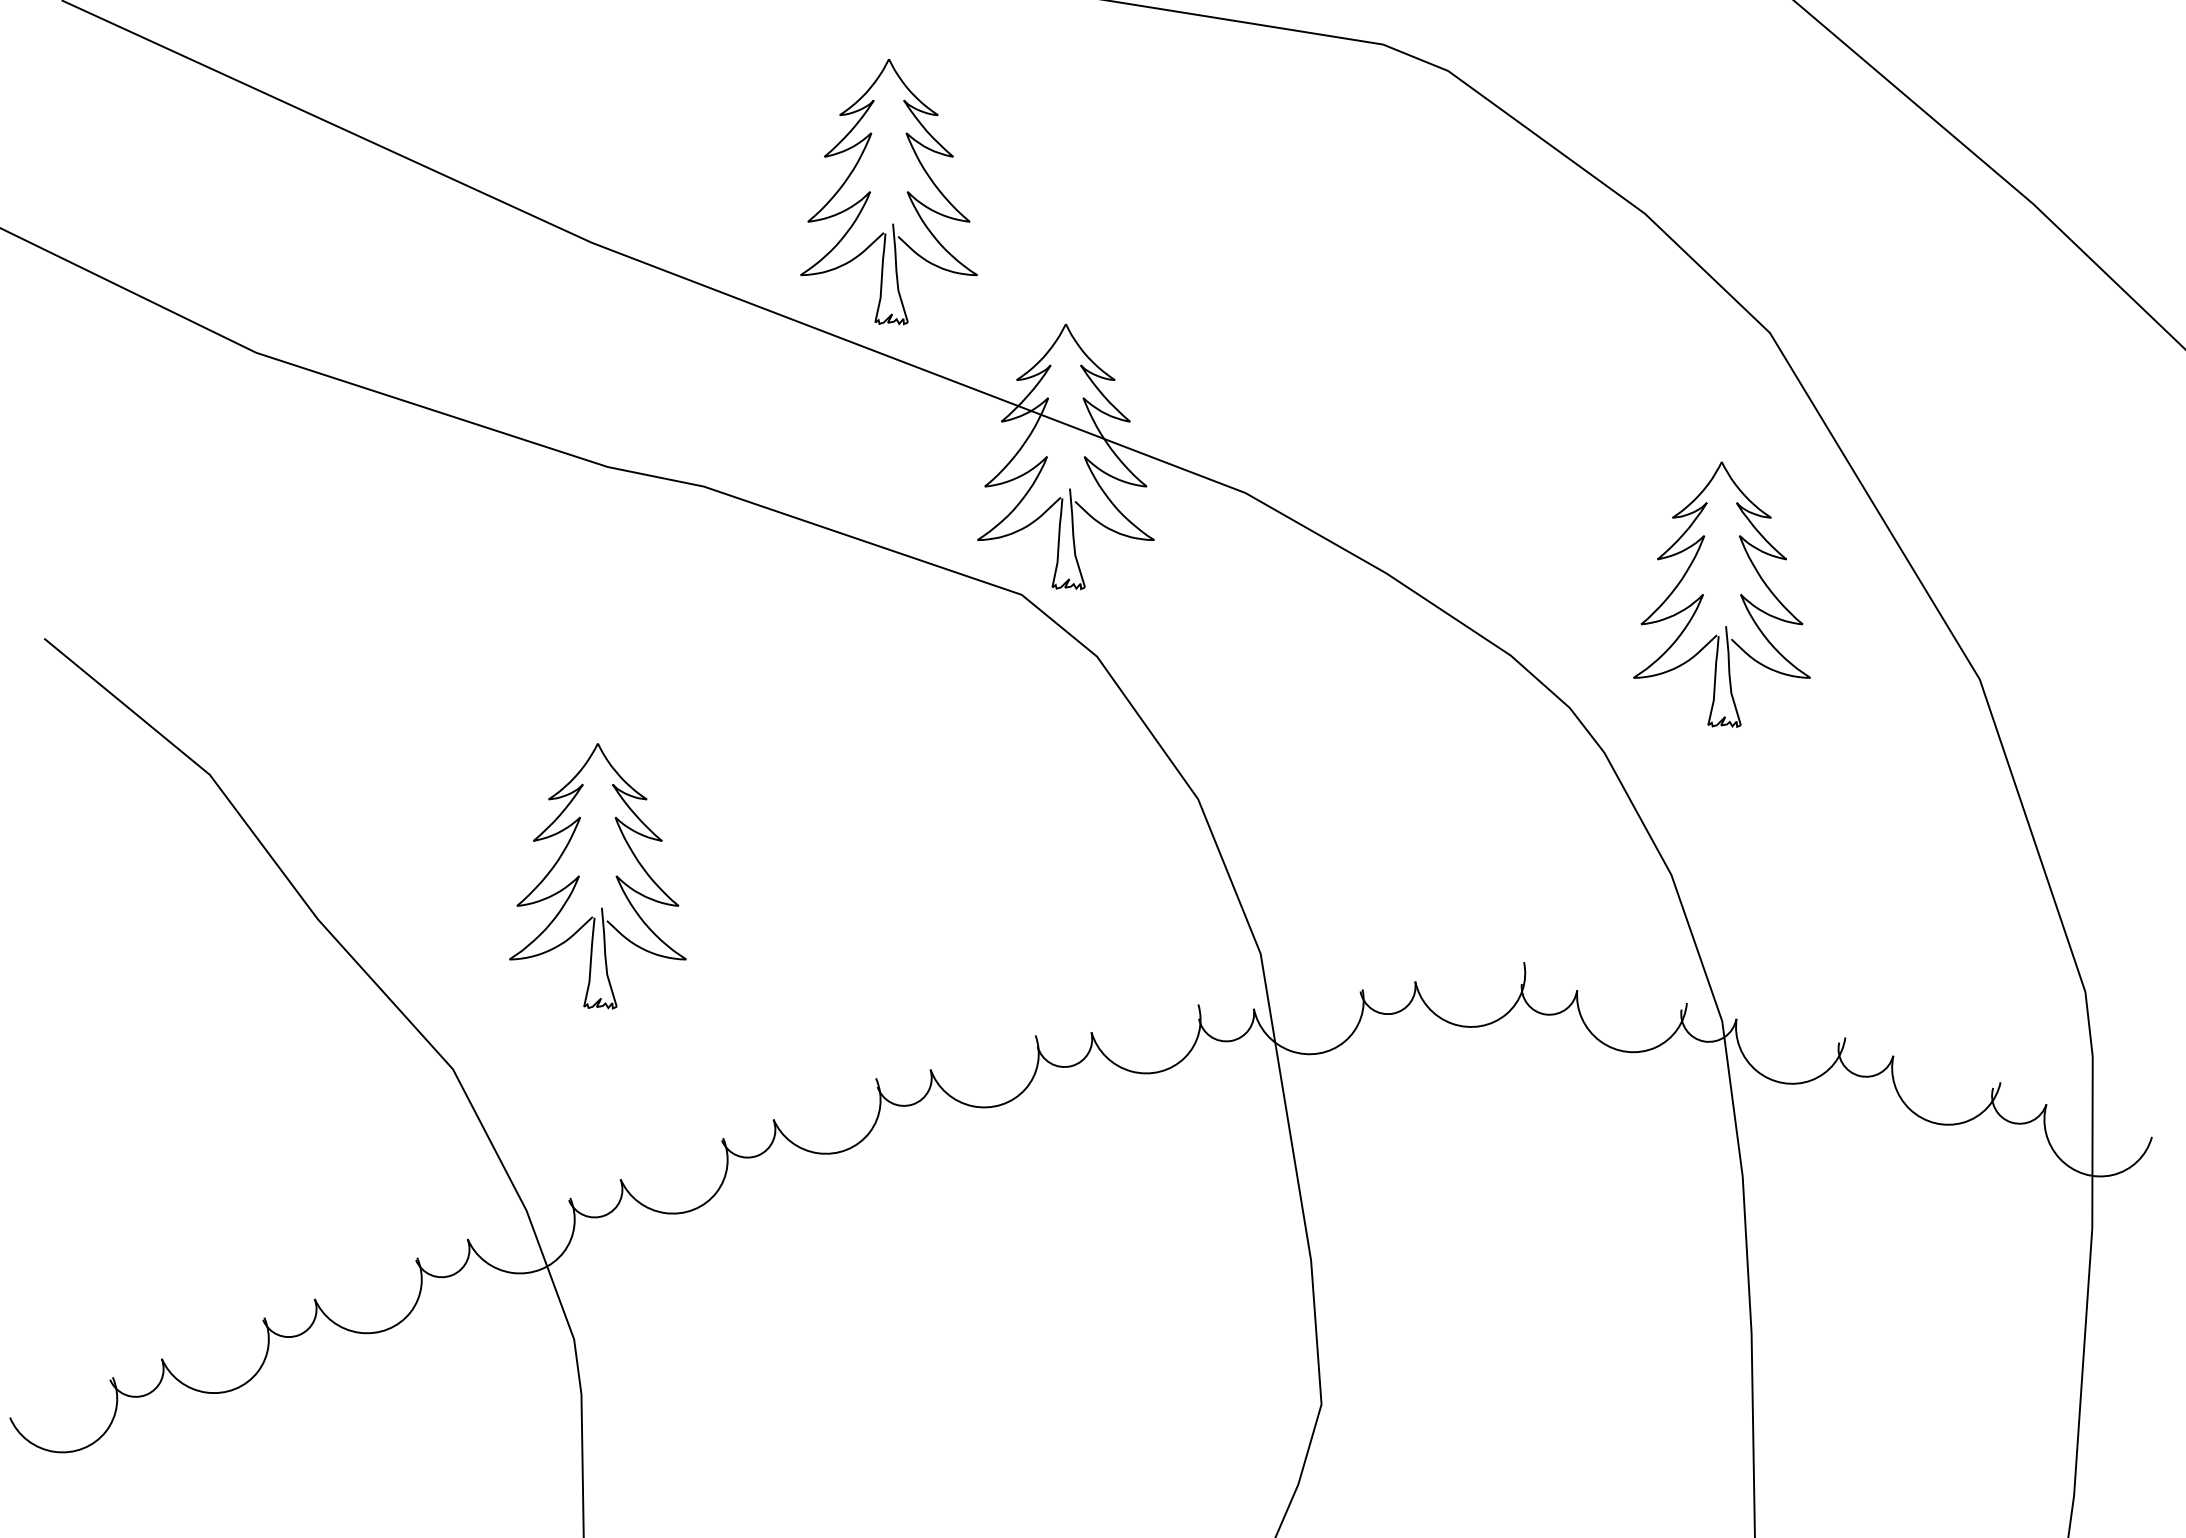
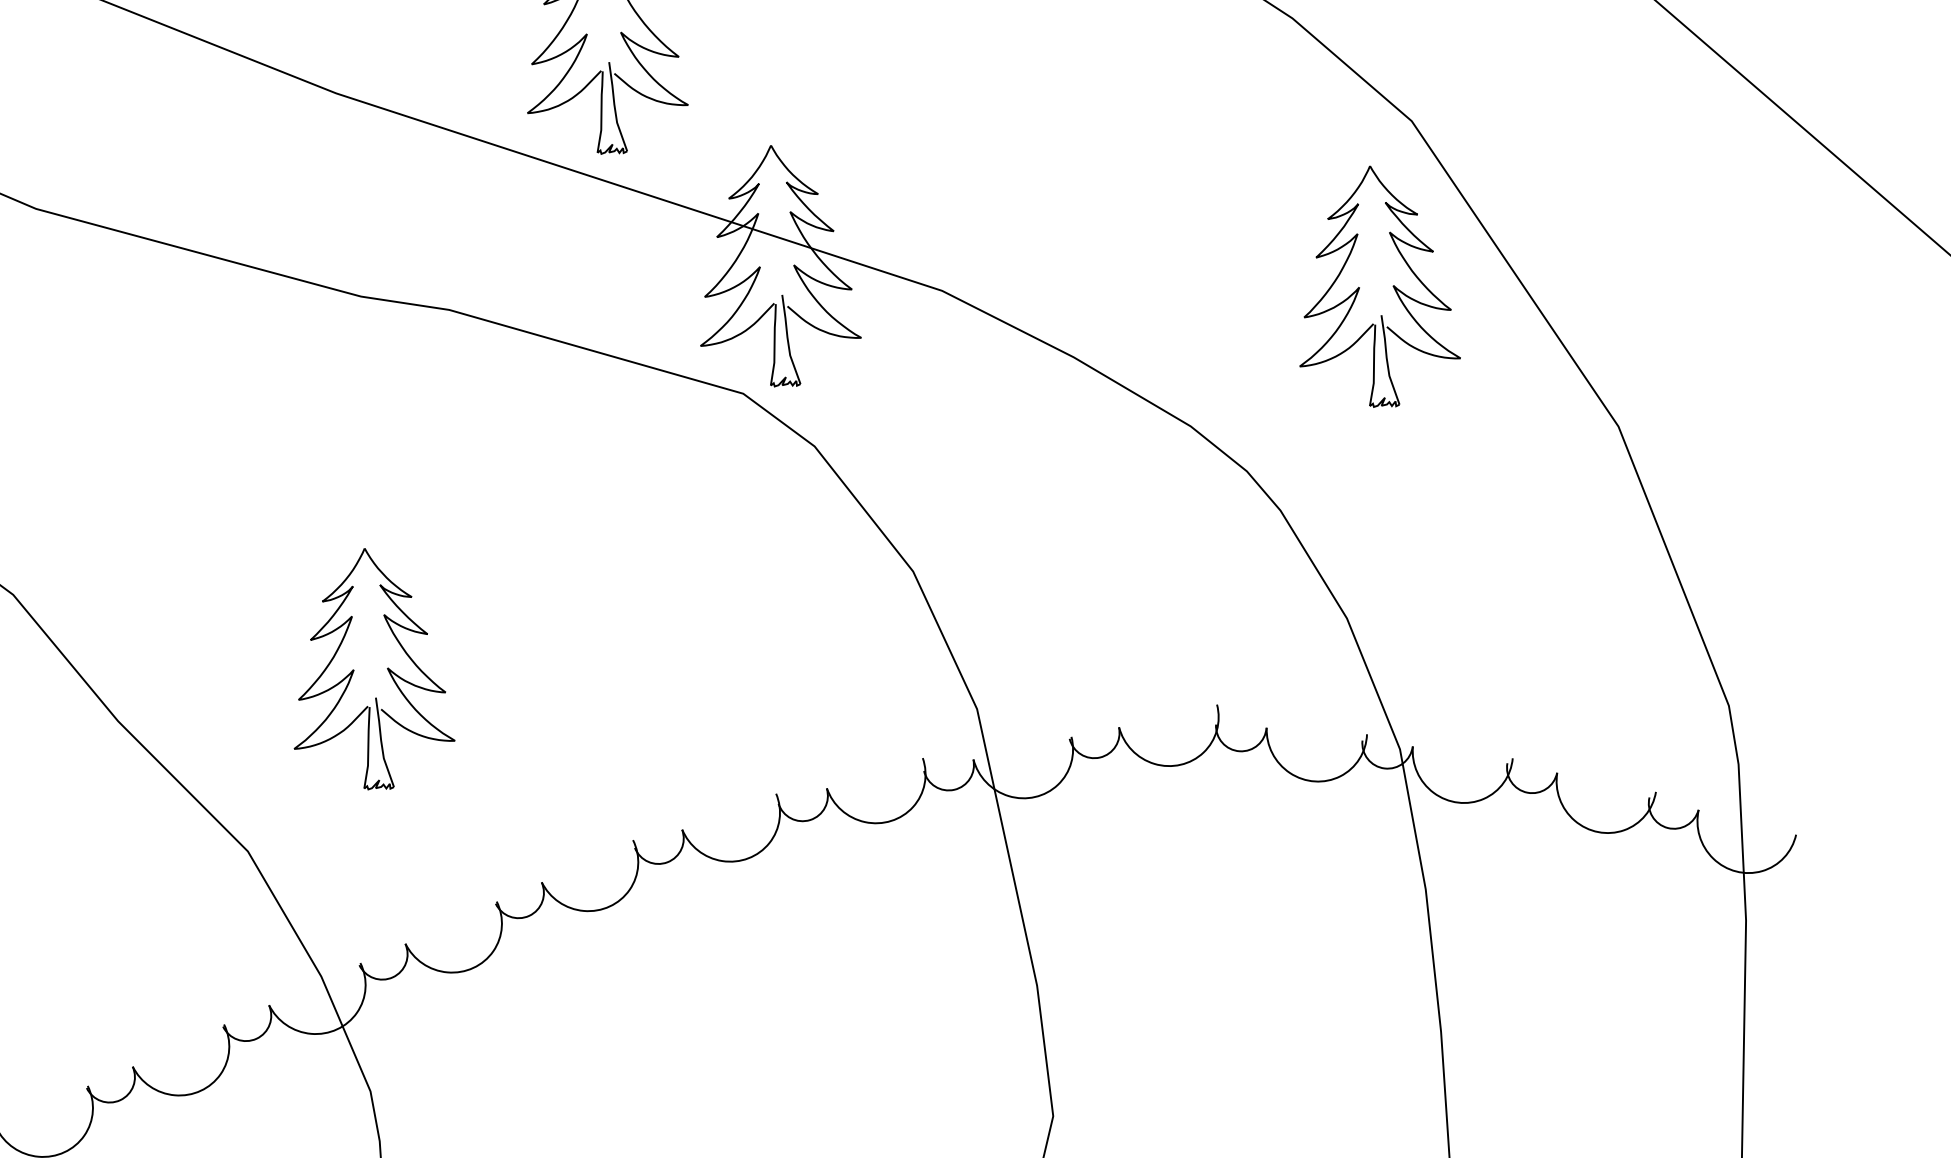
part: (1703, 594) -> (1359, 287), moved

